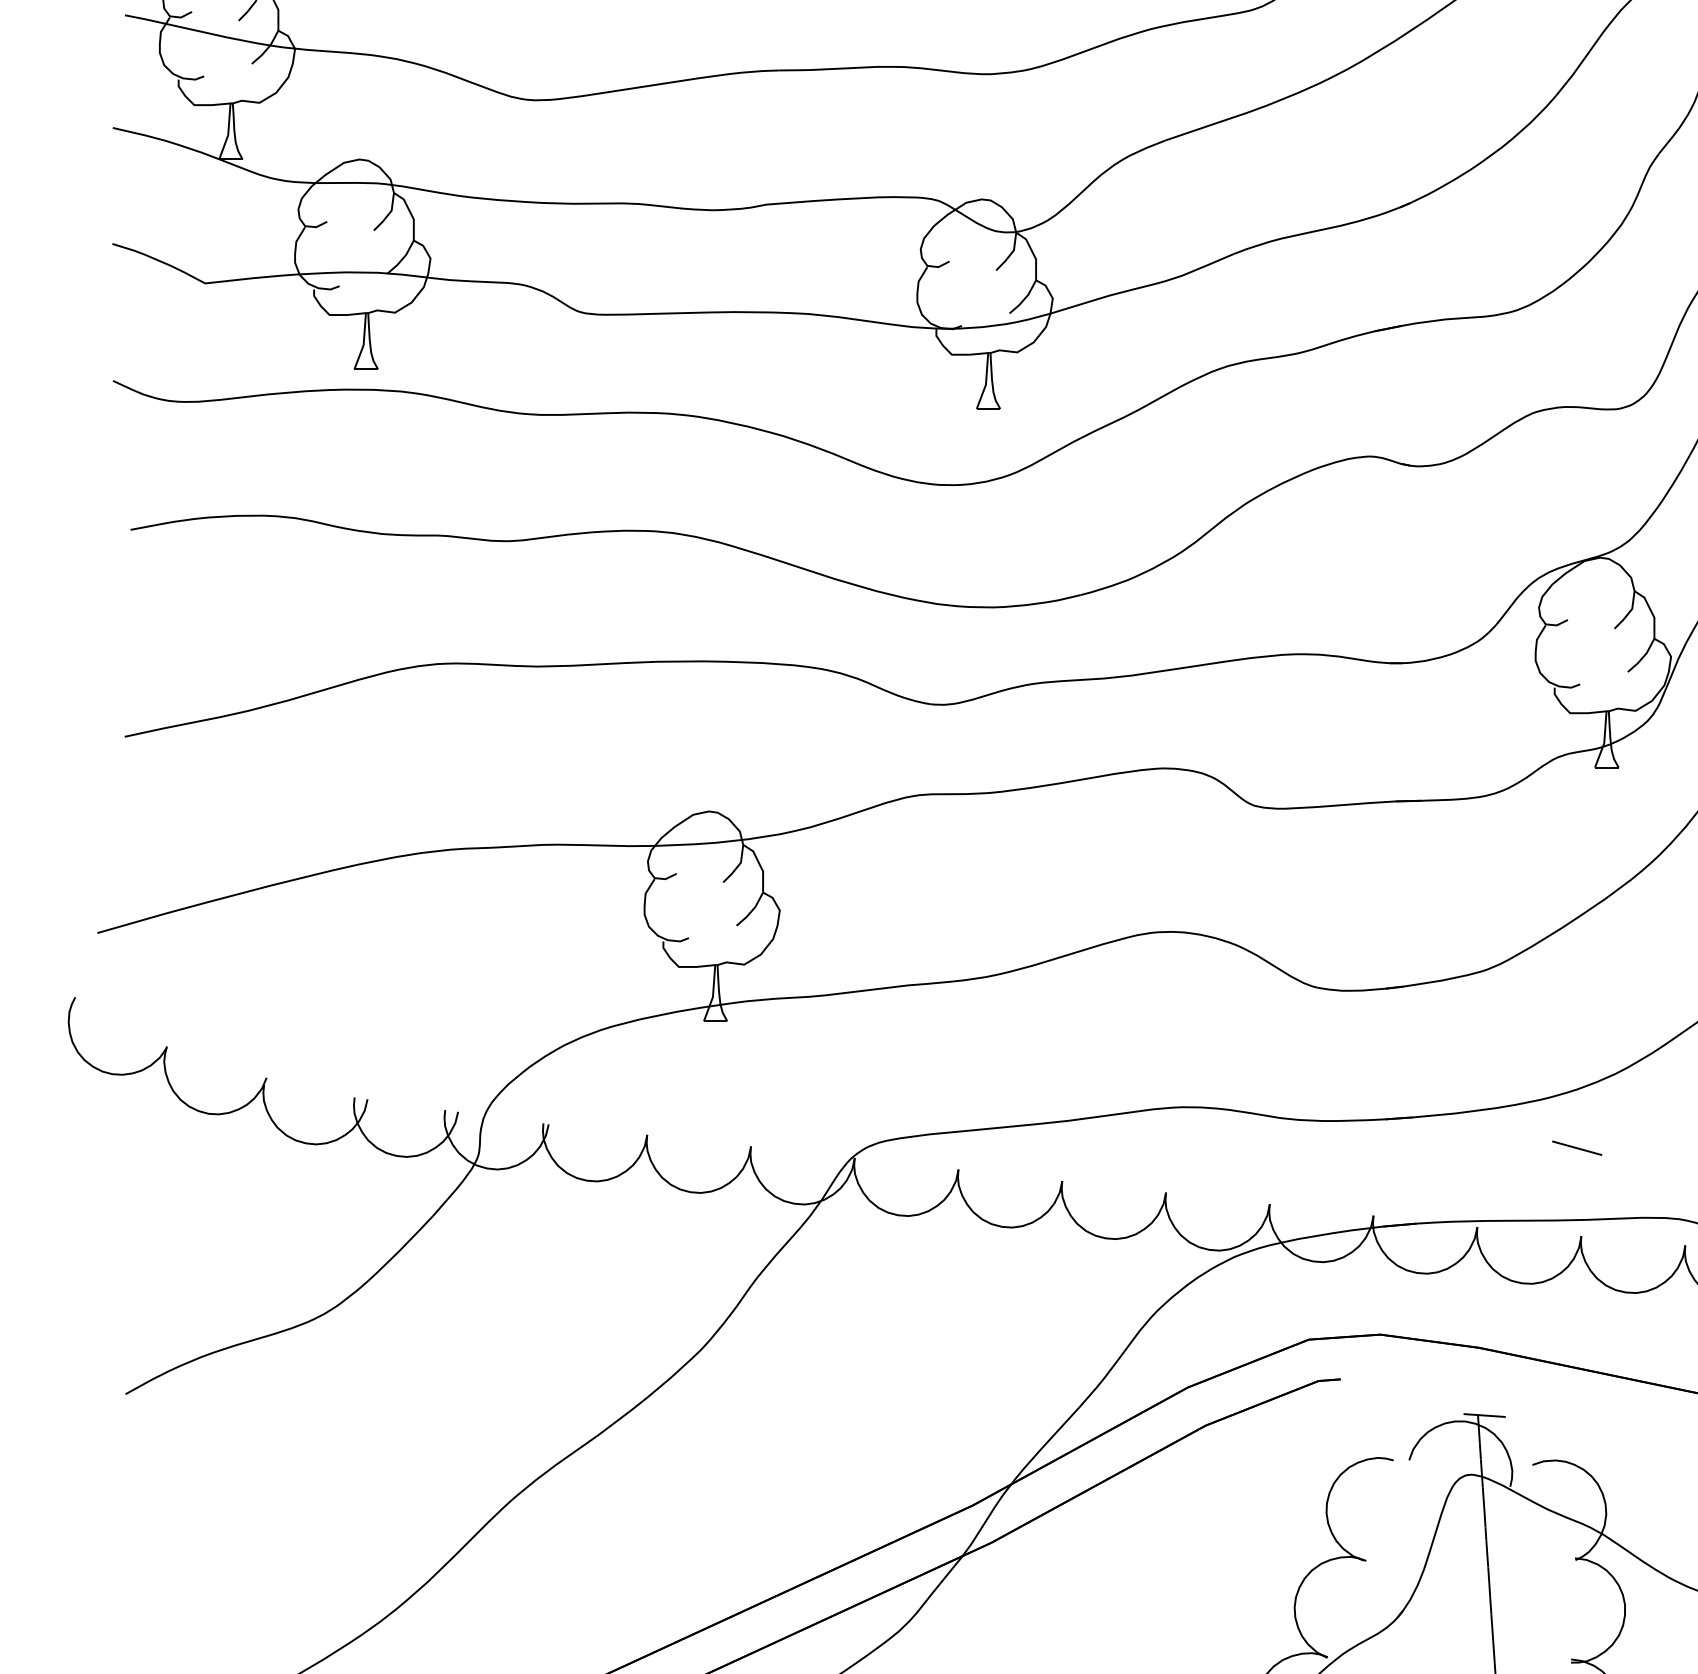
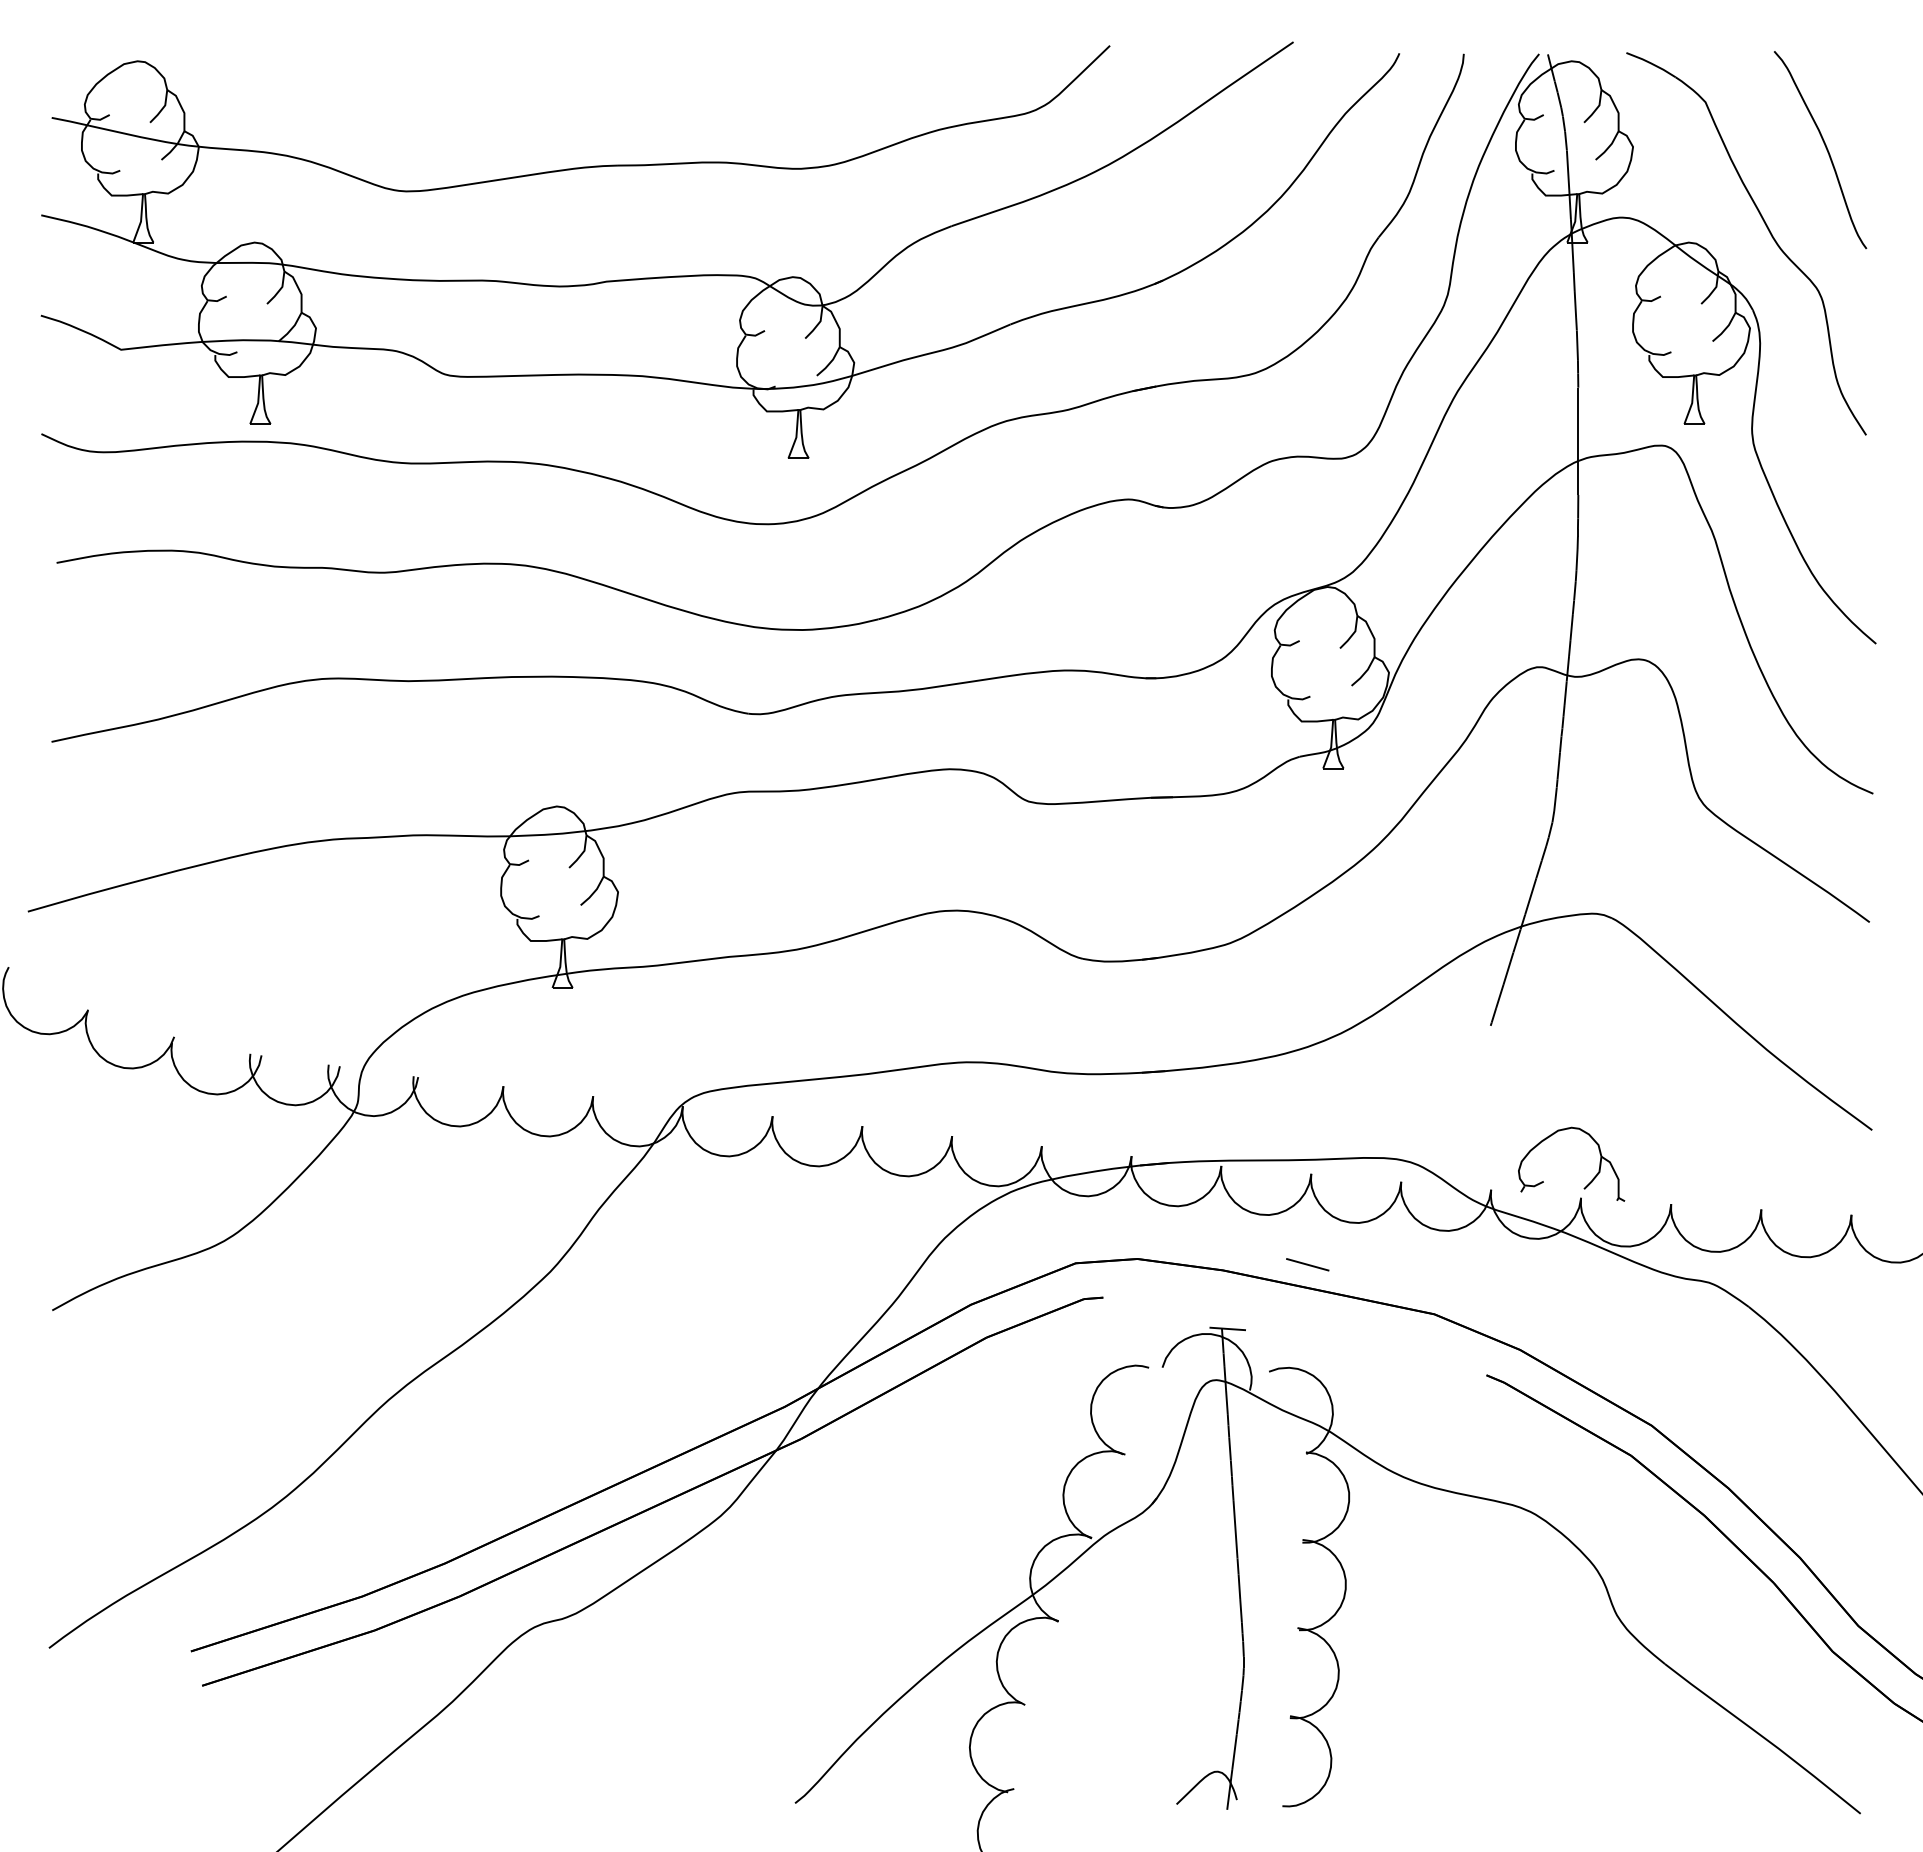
line: (1576, 1147) -> (1307, 1264), moved

